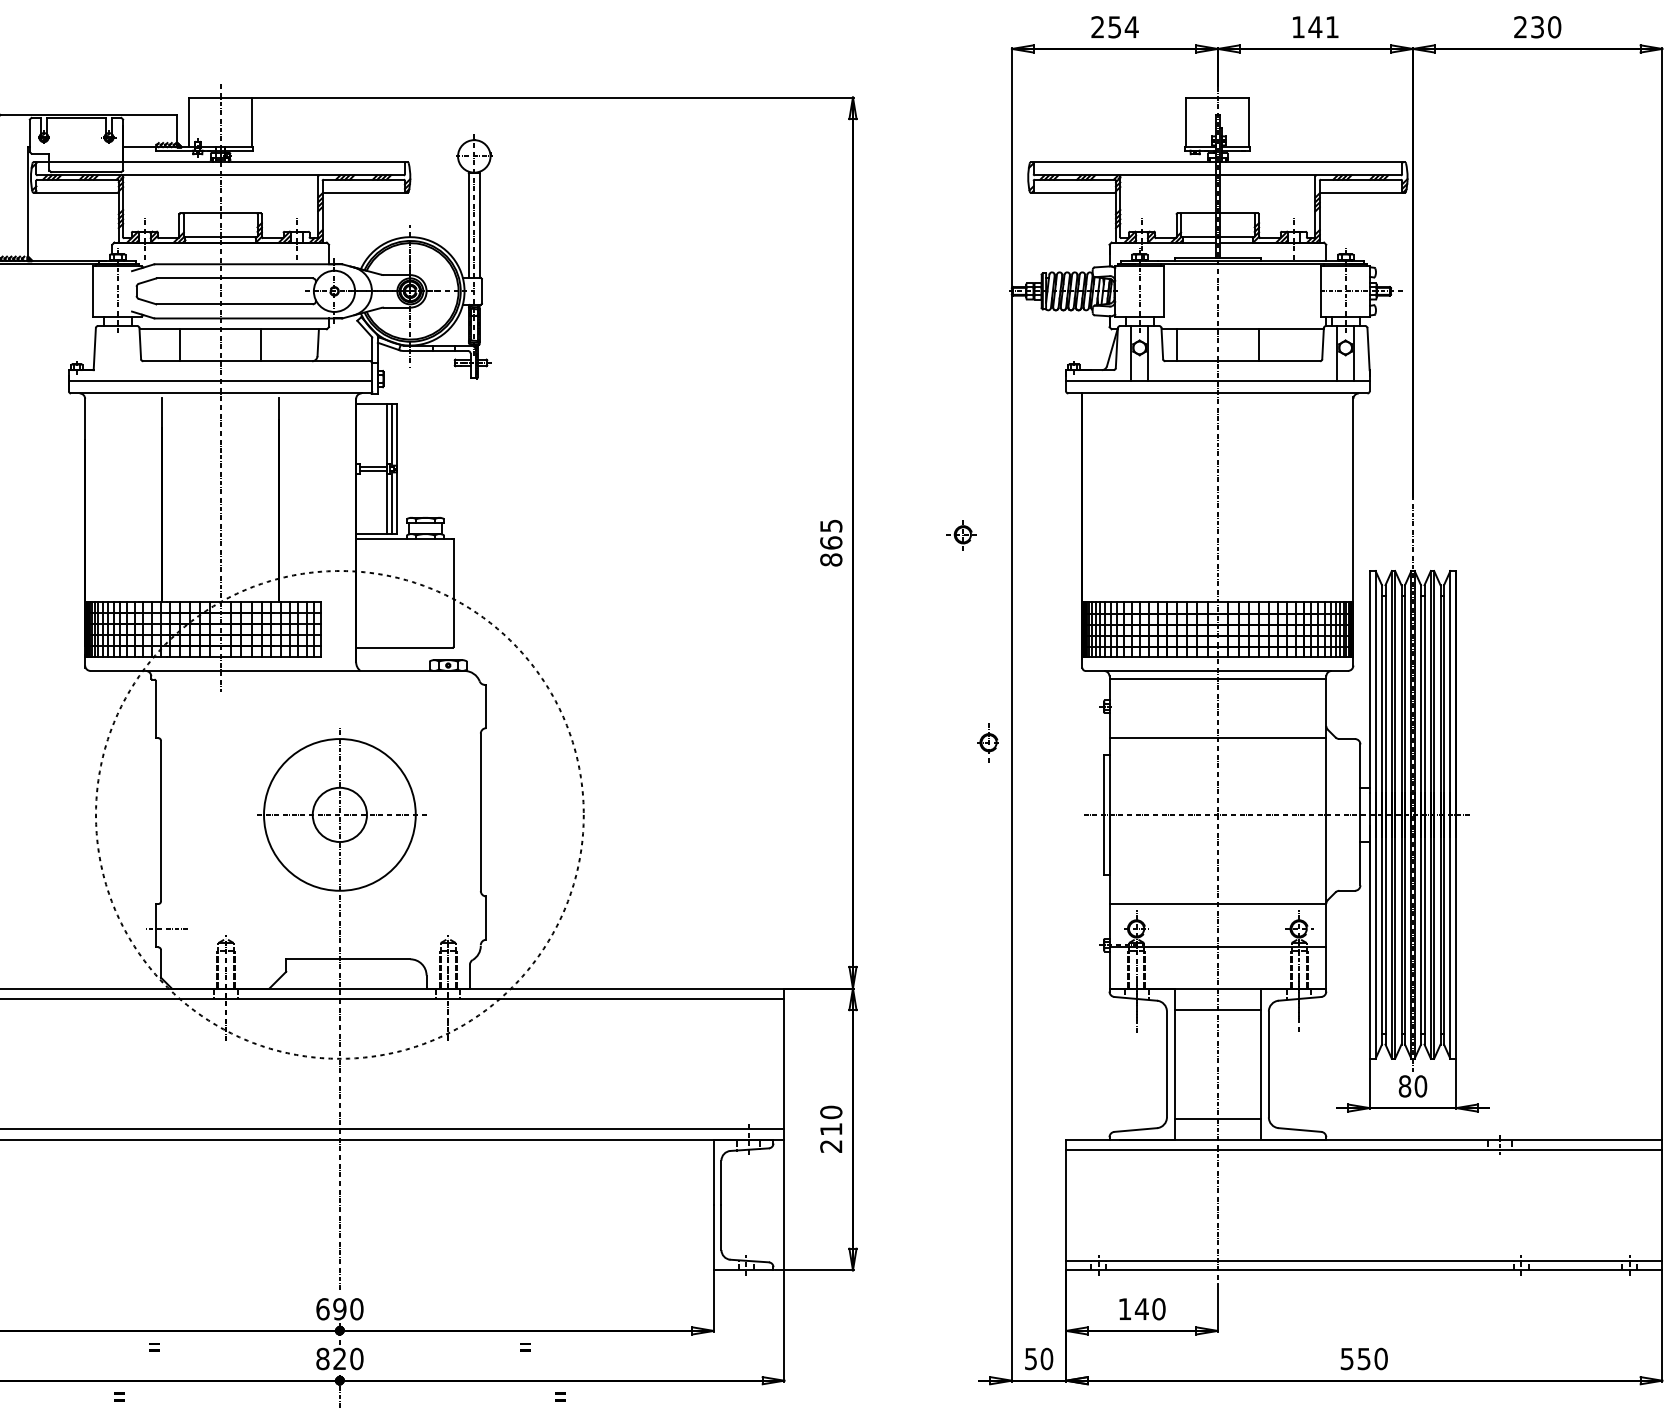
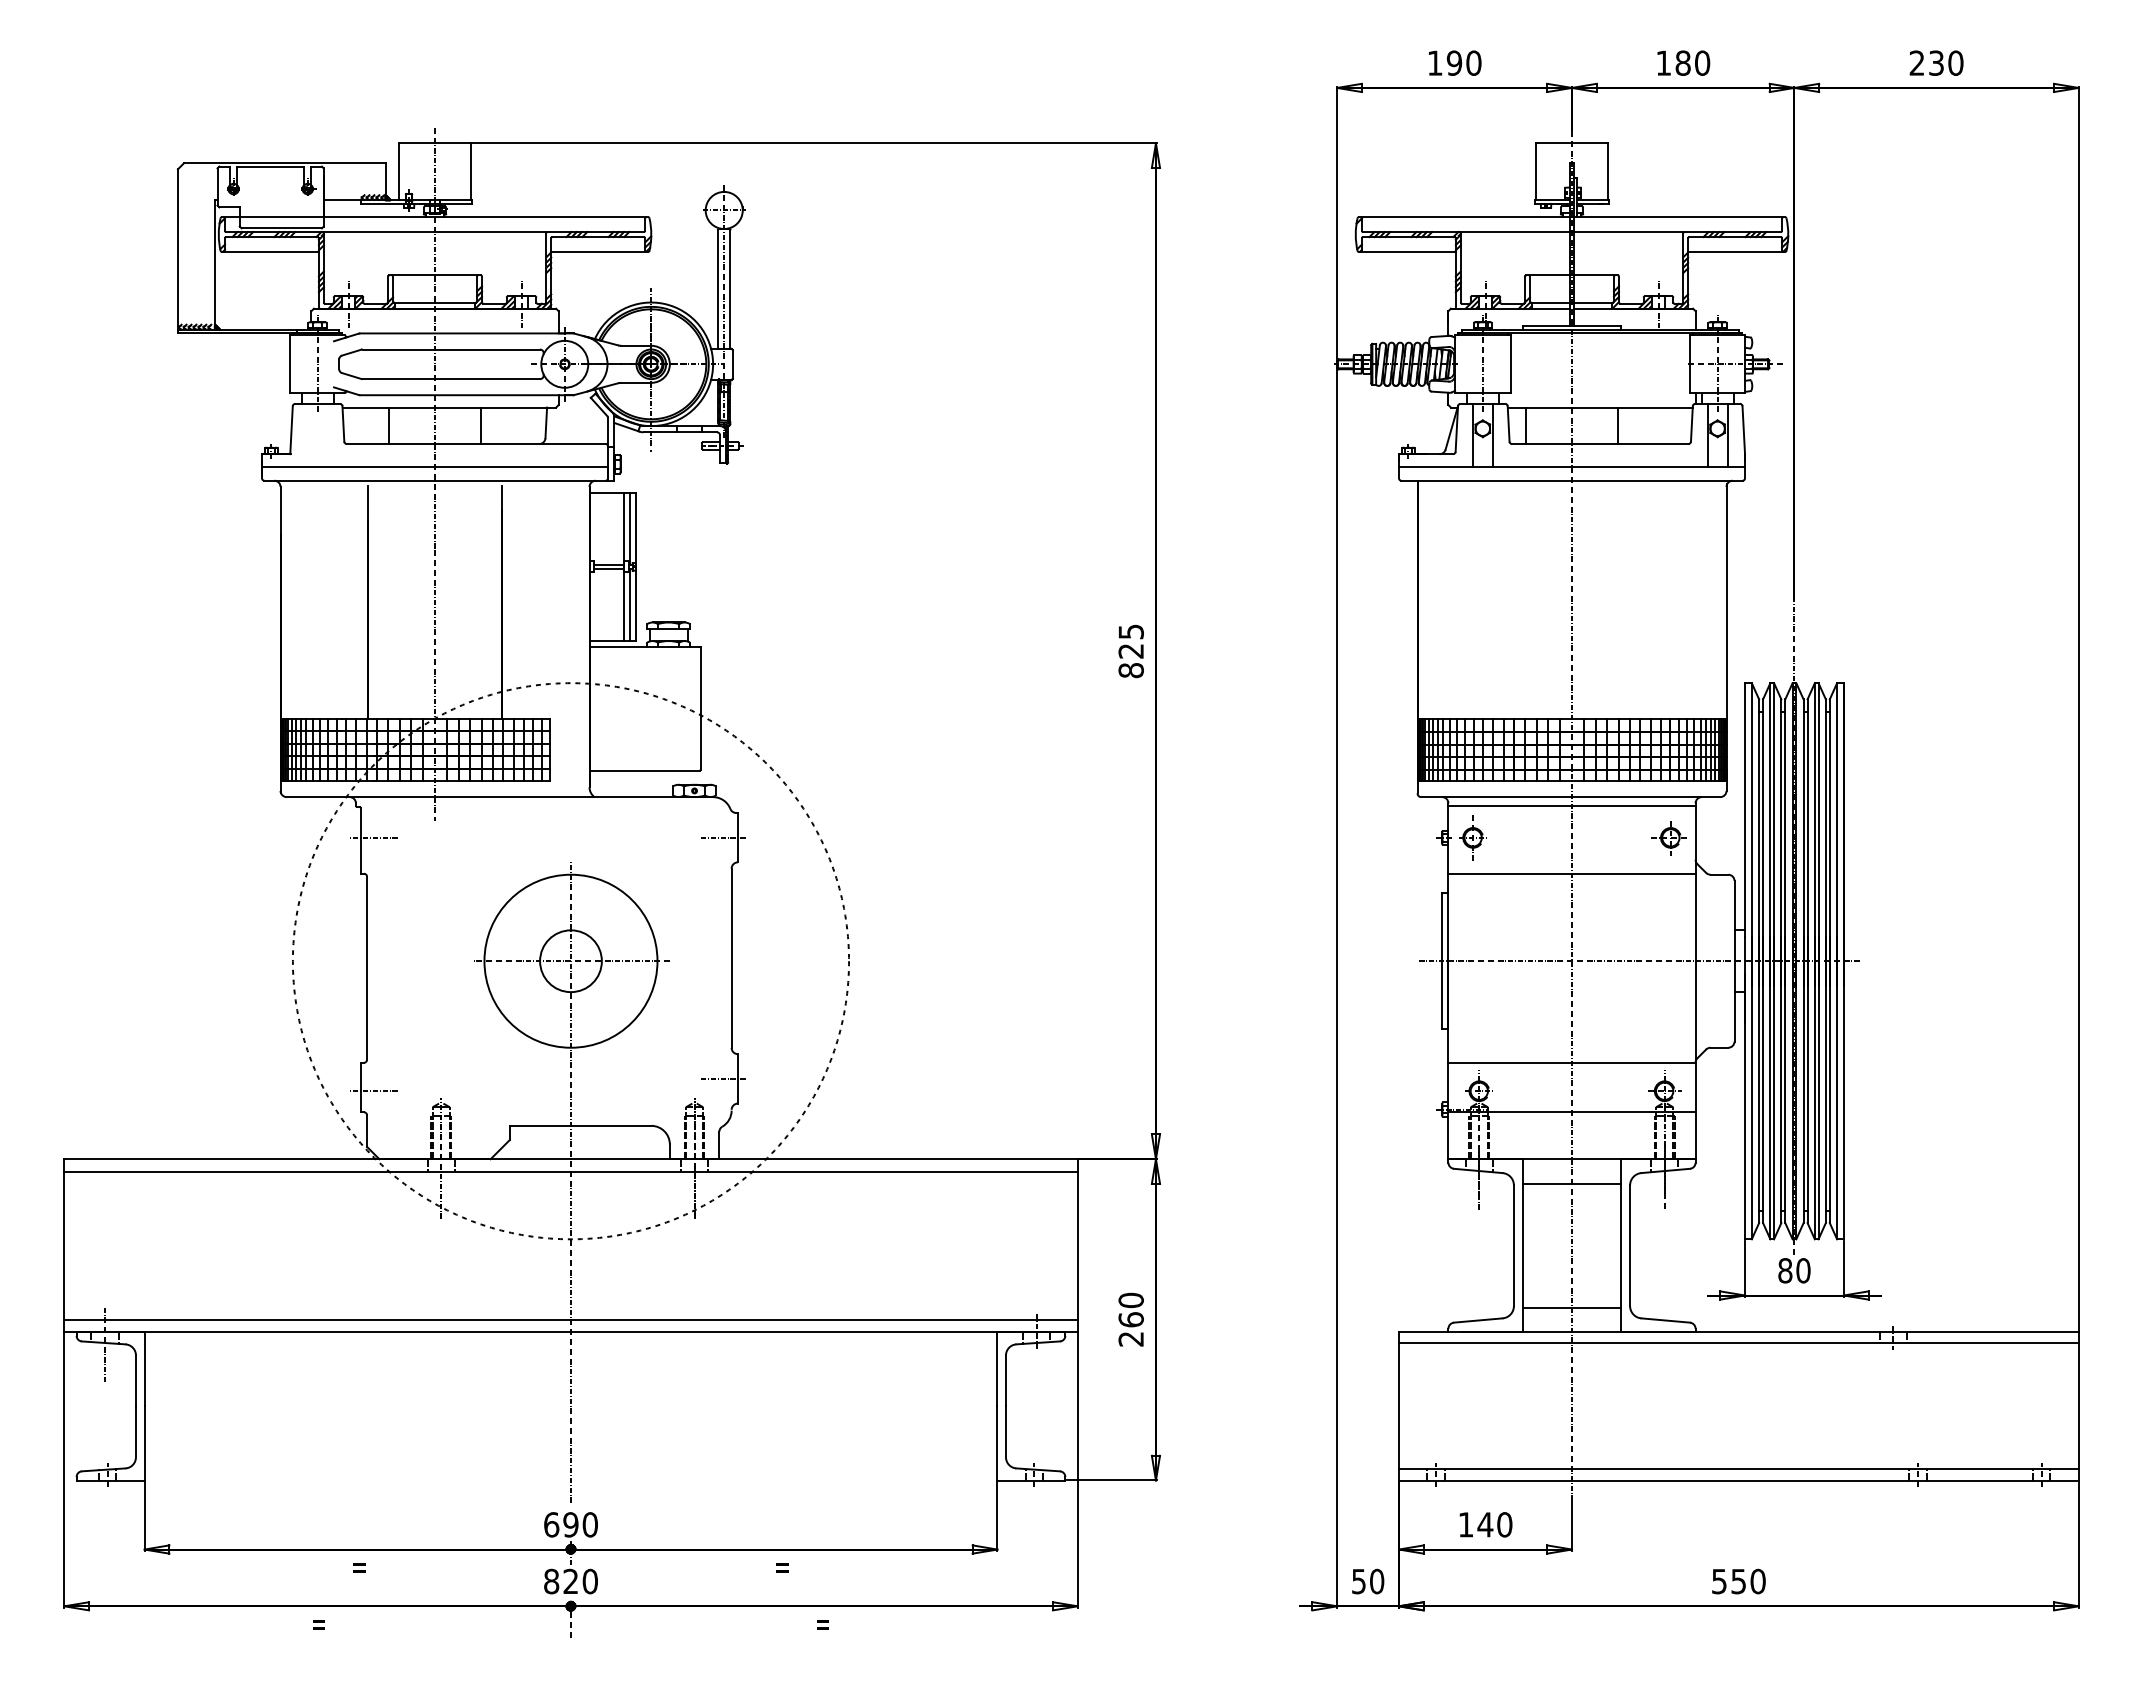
text: (1114, 26) -> (1454, 62), 254 -> 190
text: (1323, 26) -> (1692, 62), 141 -> 180
part: (961, 535) -> (1668, 838), moved
text: (830, 542) -> (1130, 650), 865 -> 825
line: (165, 706) -> (372, 837), added
line: (475, 706) -> (725, 837), added
part: (988, 742) -> (1472, 837), moved
line: (475, 917) -> (725, 1078), added
text: (830, 1129) -> (1130, 1319), 210 -> 260

